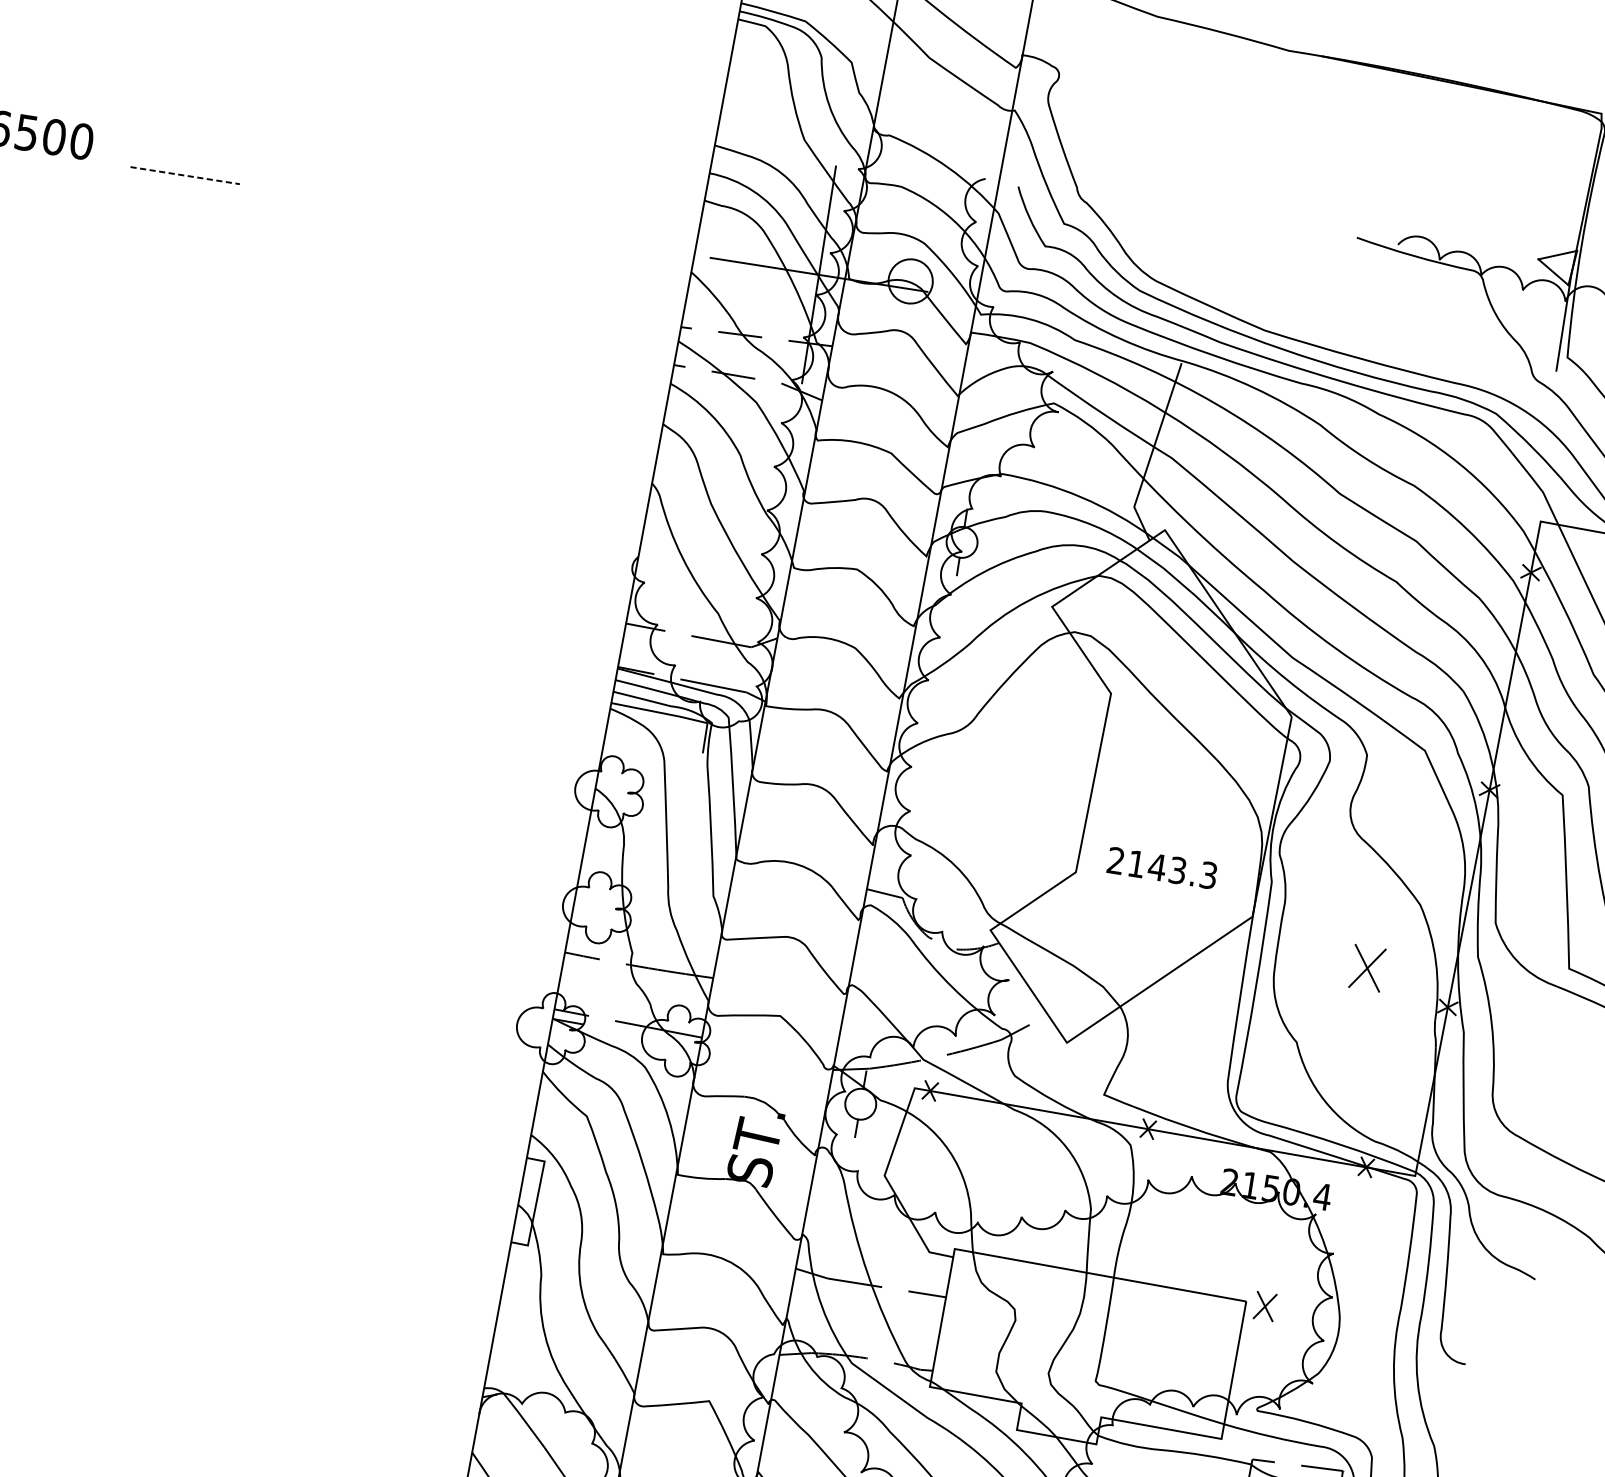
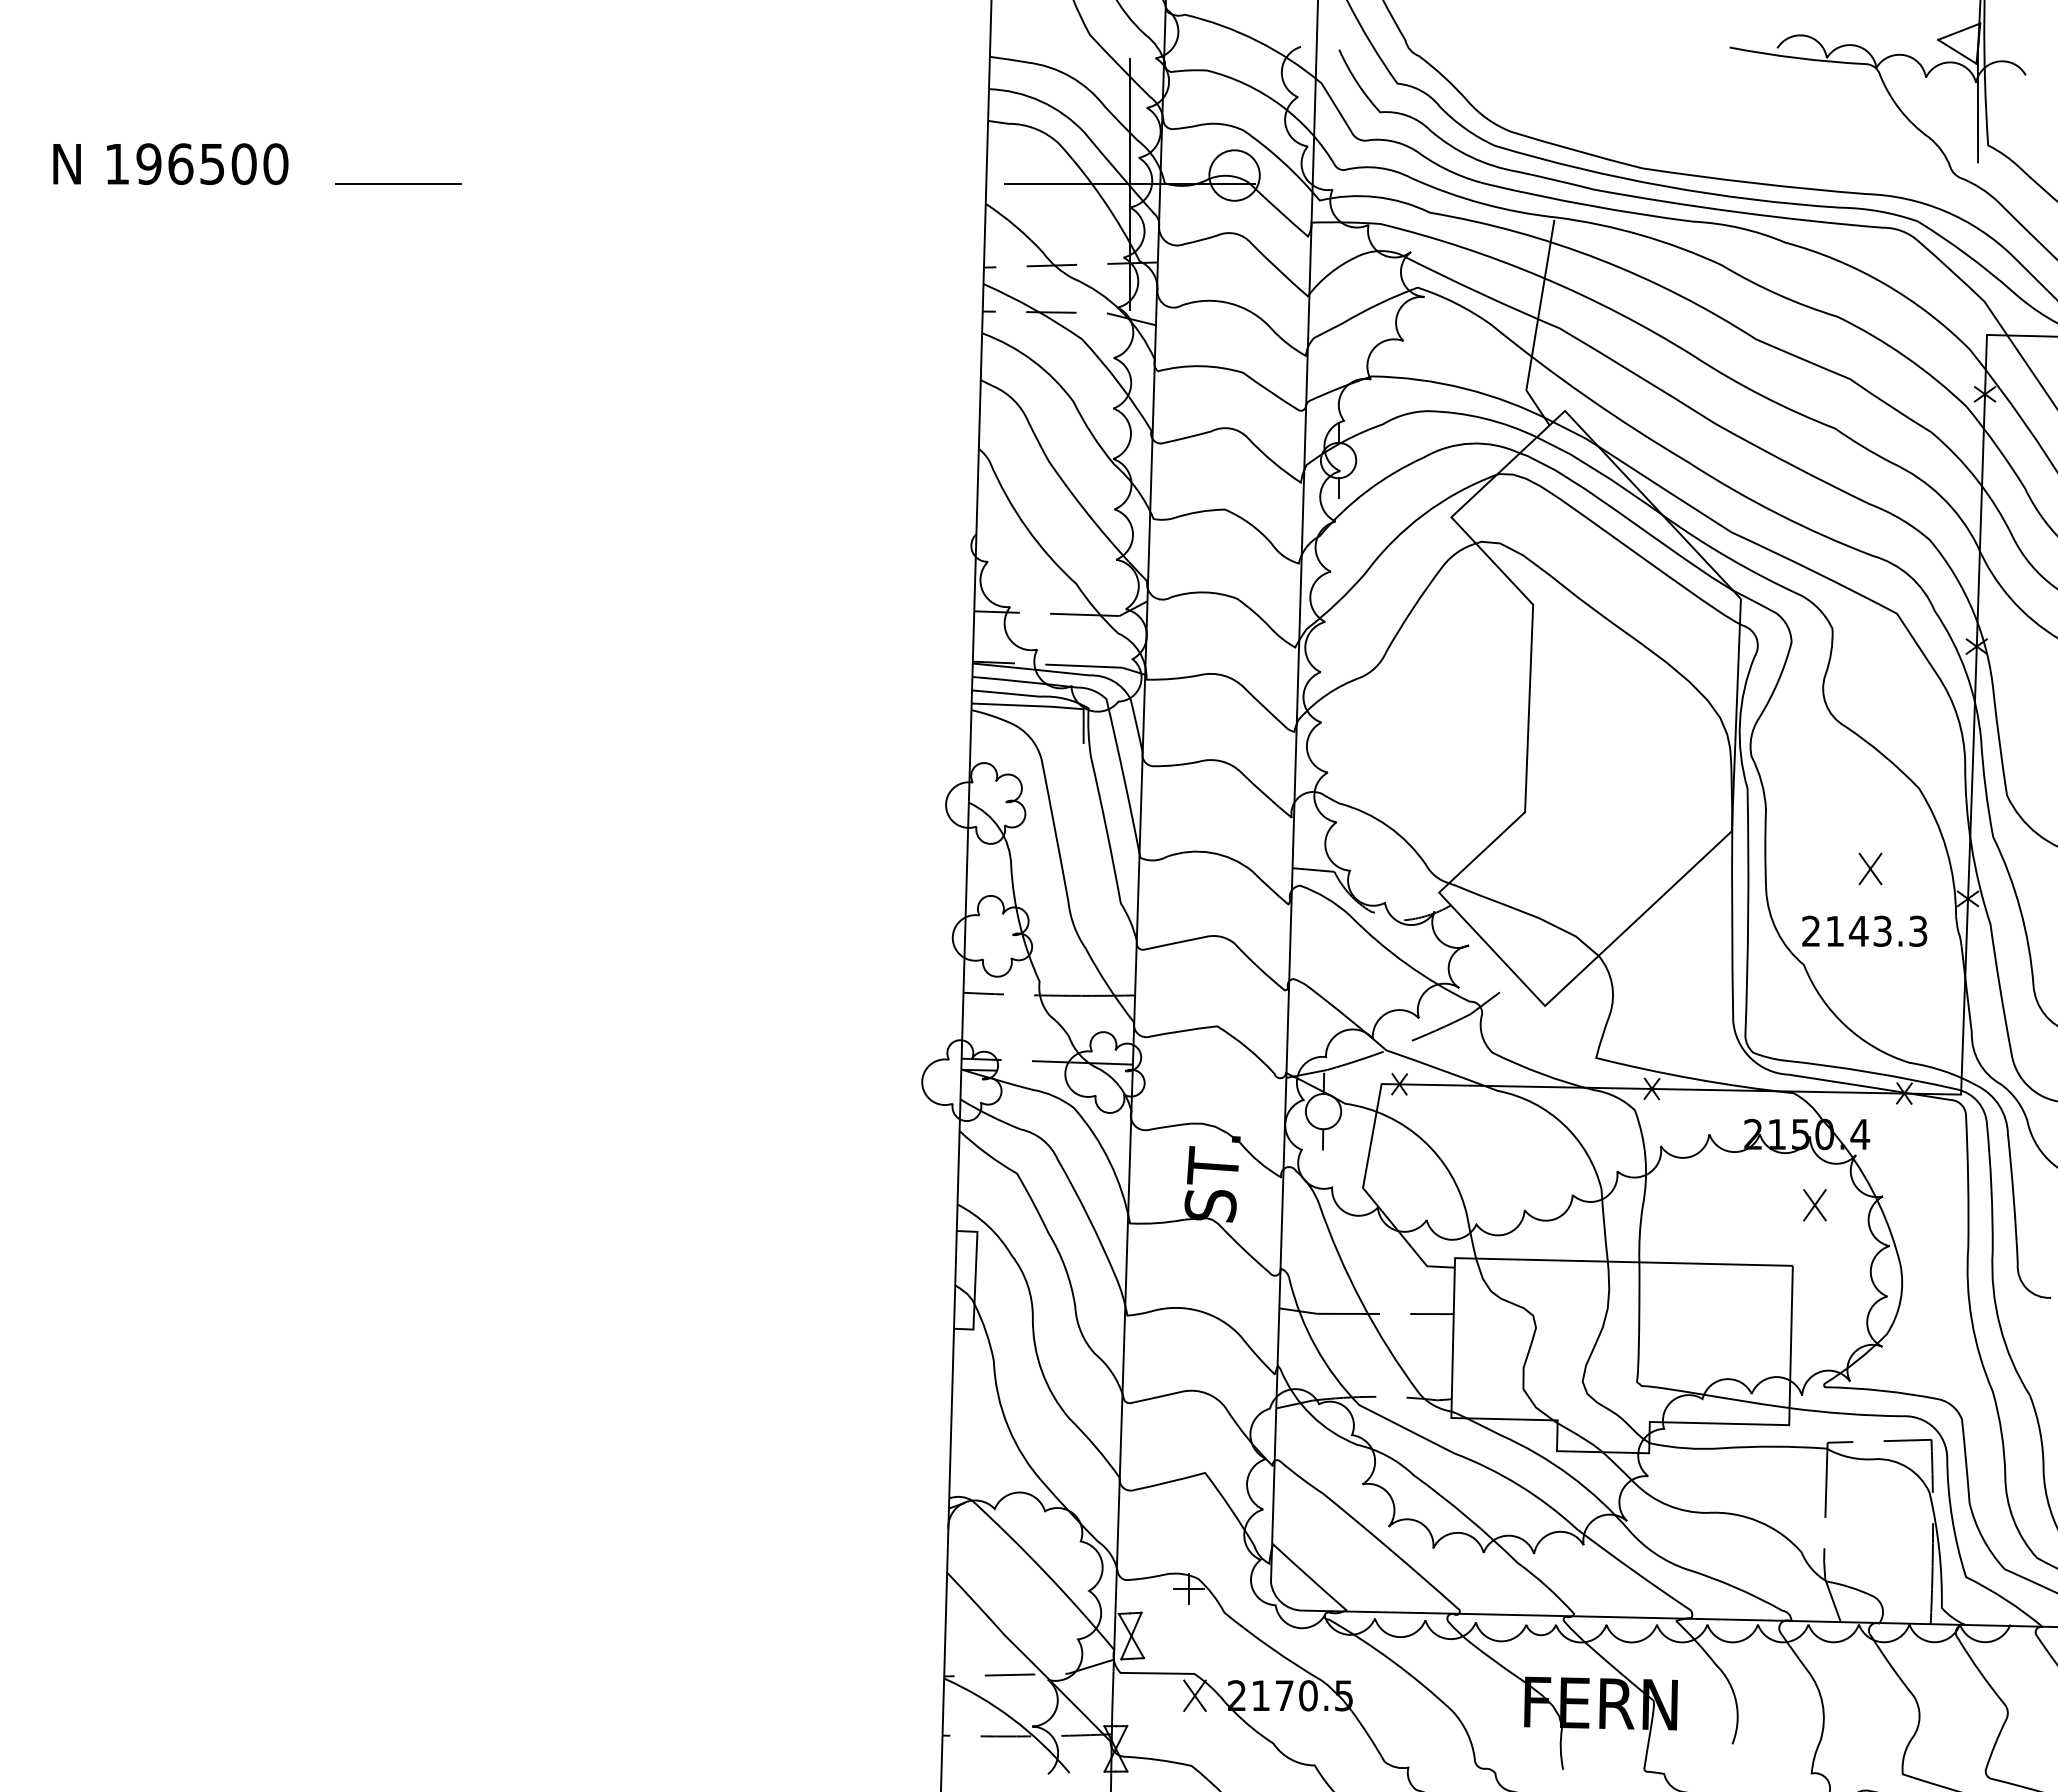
line: (185, 175) -> (398, 184), dashed -> solid
text: (1162, 867) -> (1864, 930), moved
part: (1367, 967) -> (1870, 868), size x0.62
part: (1264, 1306) -> (1814, 1205), moved

